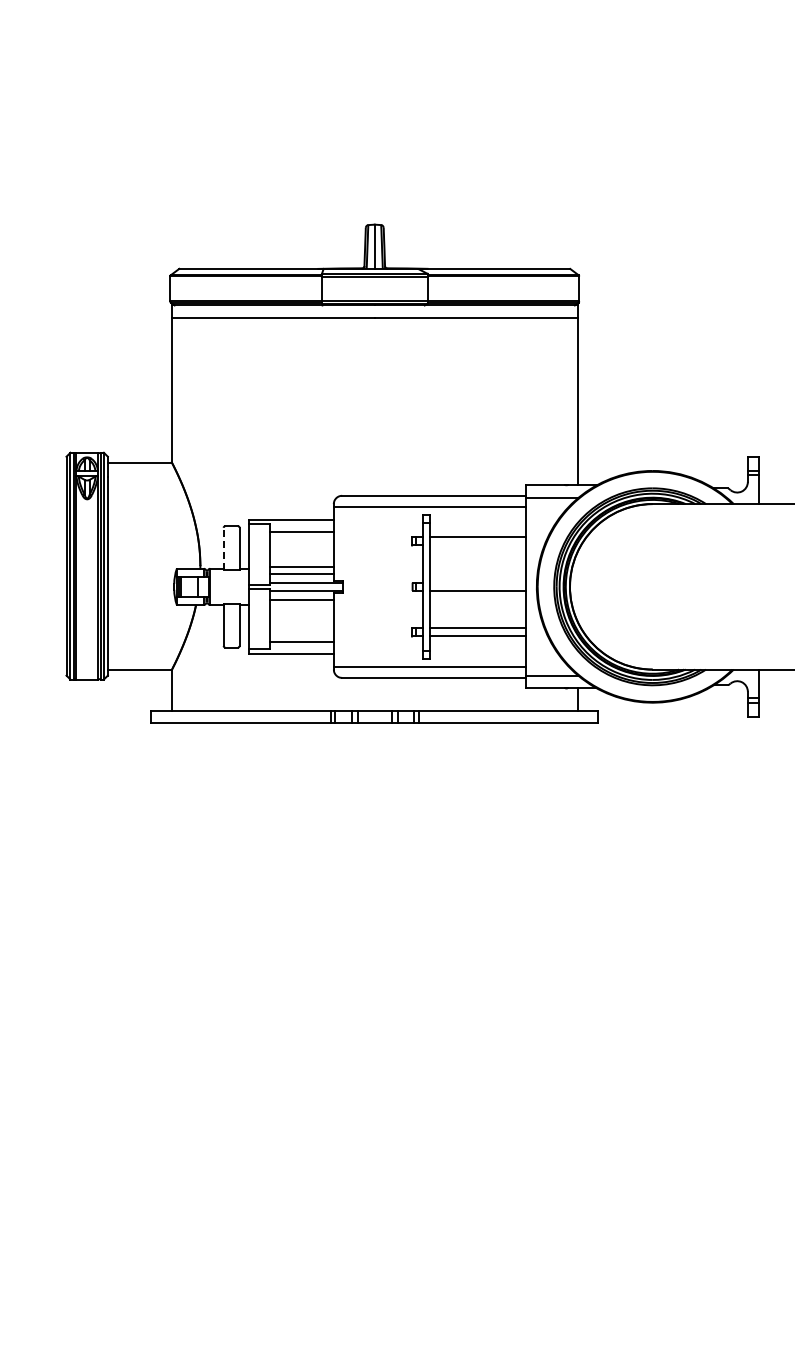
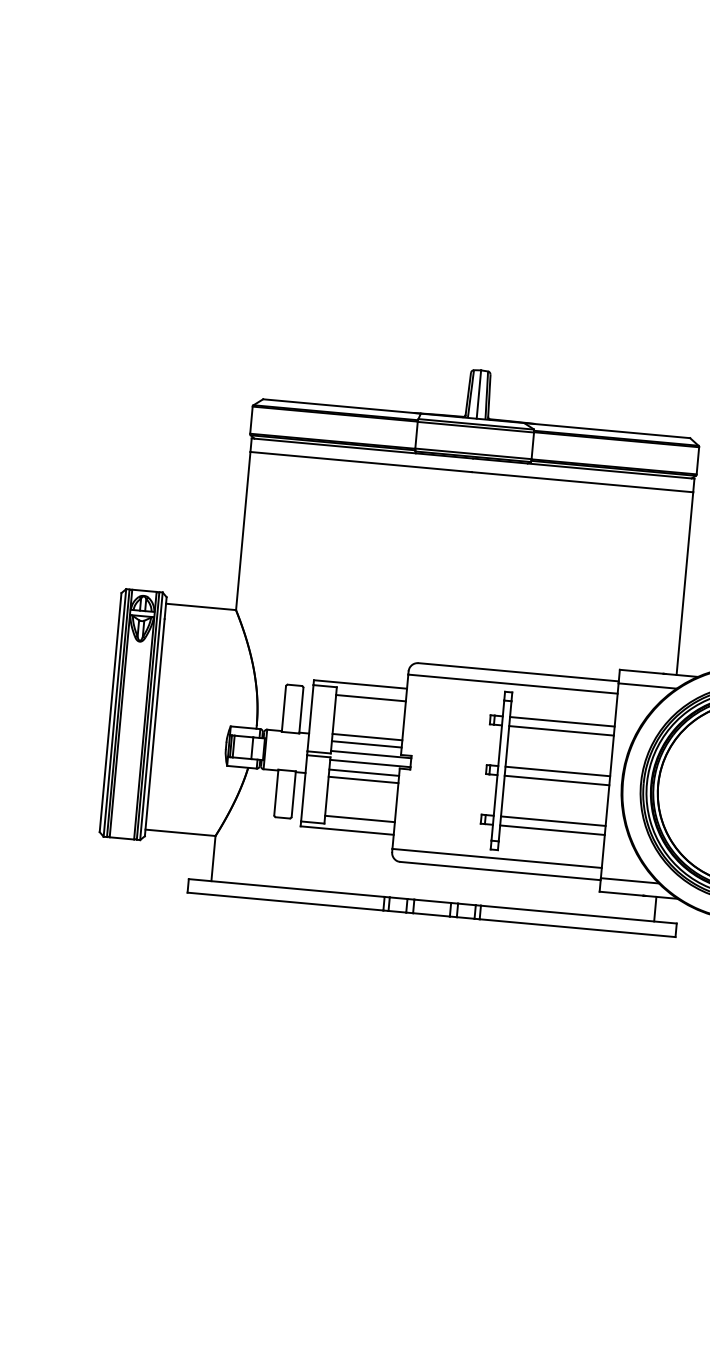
line: (477, 545) -> (561, 730), added
line: (223, 548) -> (283, 708), dashed -> solid
line: (477, 582) -> (557, 771), added
line: (301, 606) -> (363, 779), added

